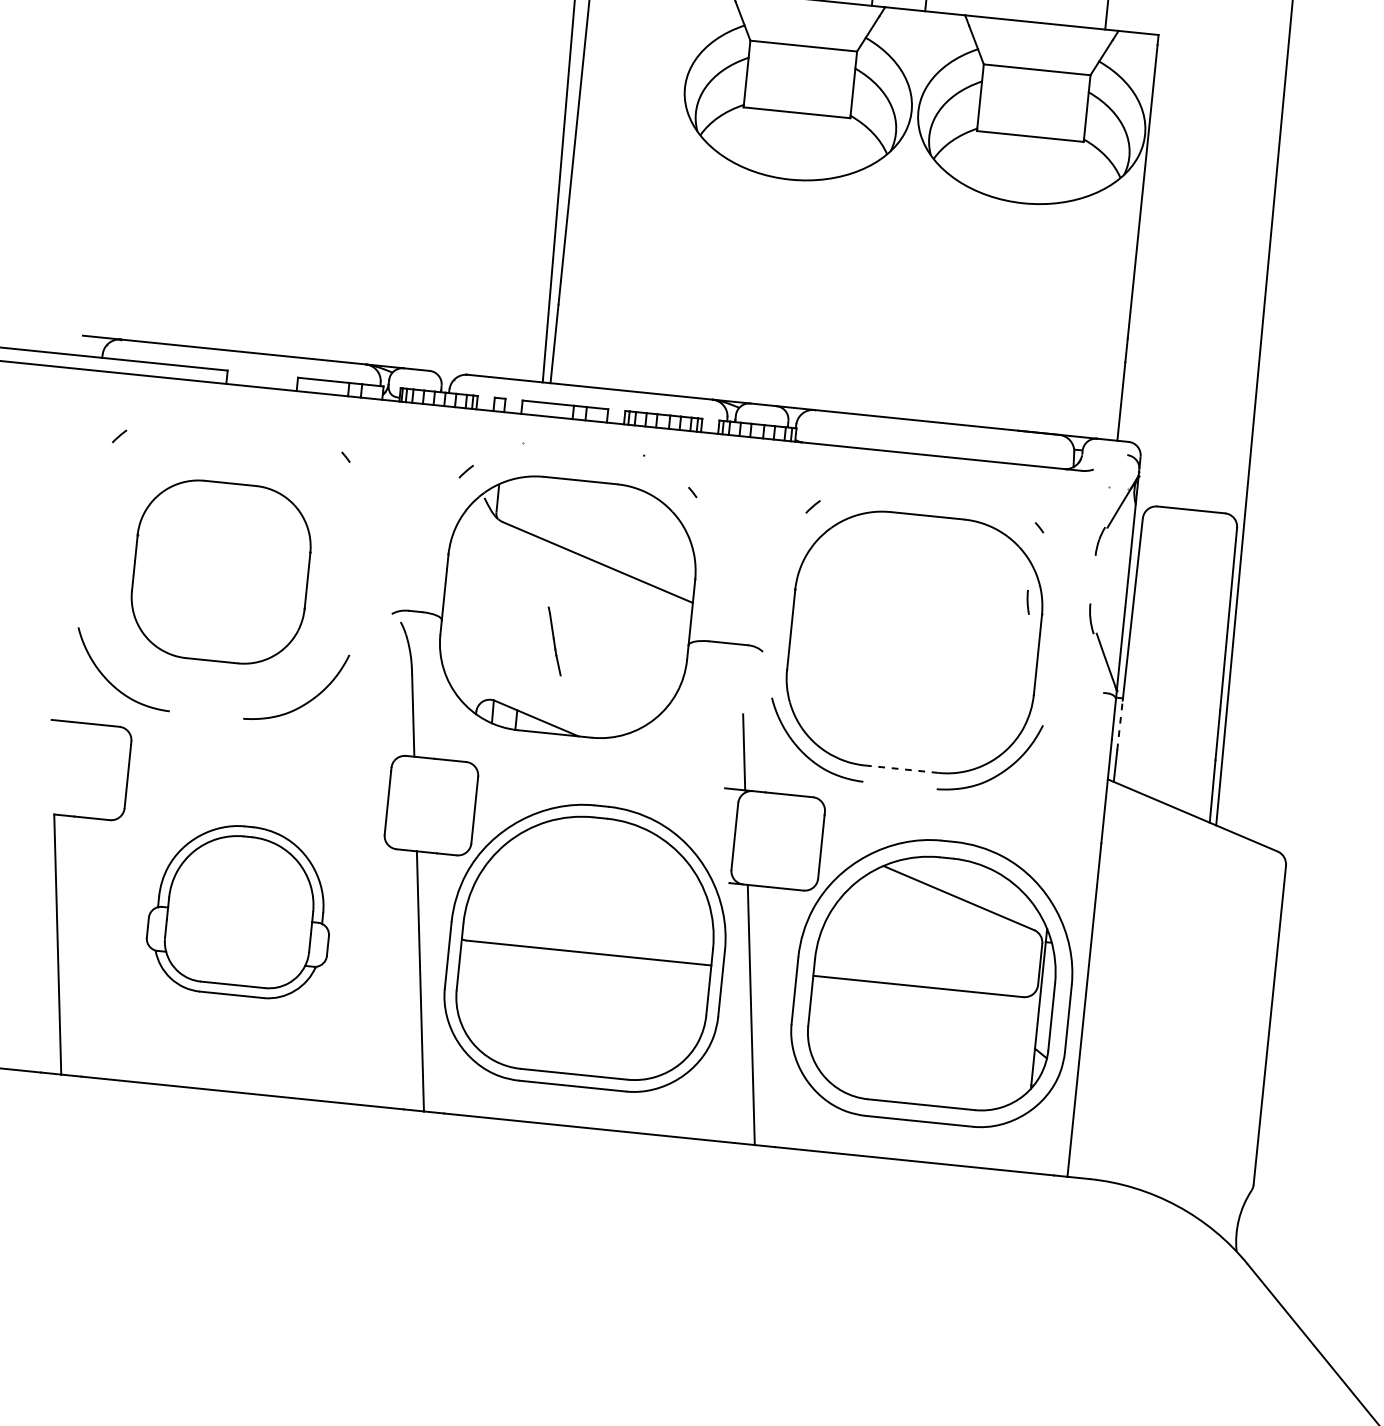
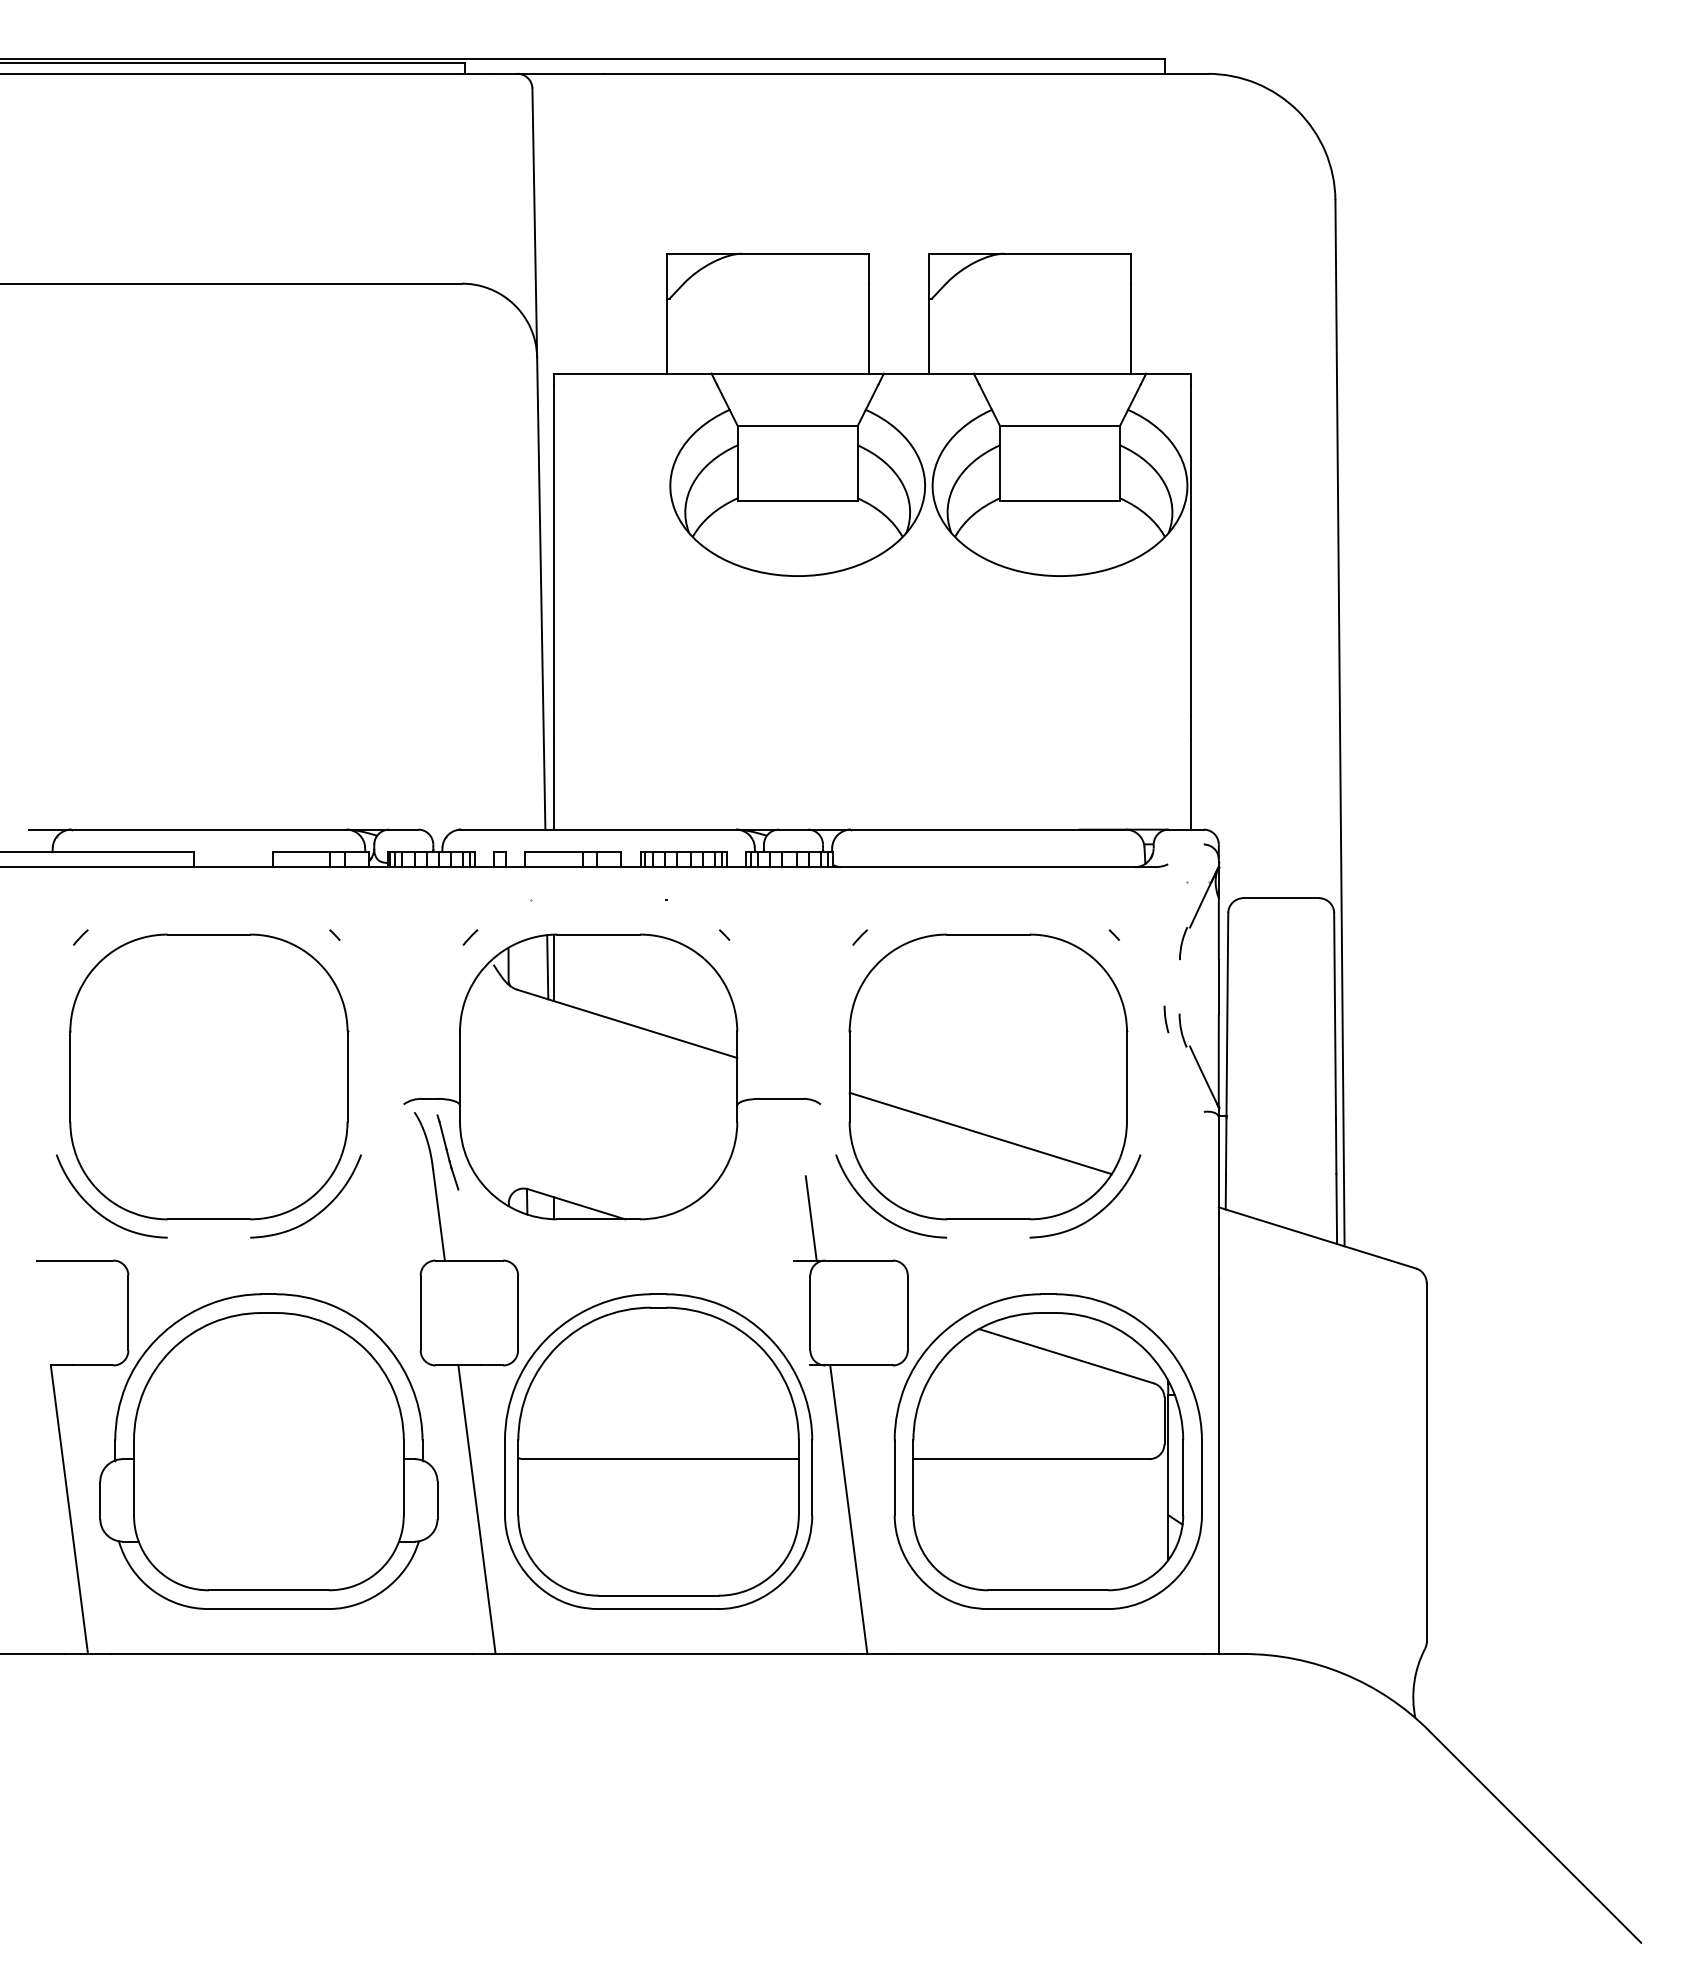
line: (532, 505) -> (547, 967), added
line: (538, 505) -> (554, 967), added
part: (221, 571) -> (209, 1076), size x1.43
line: (1028, 602) -> (1166, 1019), moved
part: (554, 641) -> (447, 1152), moved
line: (902, 692) -> (980, 1133), added
line: (1120, 725) -> (1226, 1146), dashed -> solid
line: (901, 769) -> (988, 1219), dashed -> solid
part: (240, 910) -> (268, 1451), size x1.67

